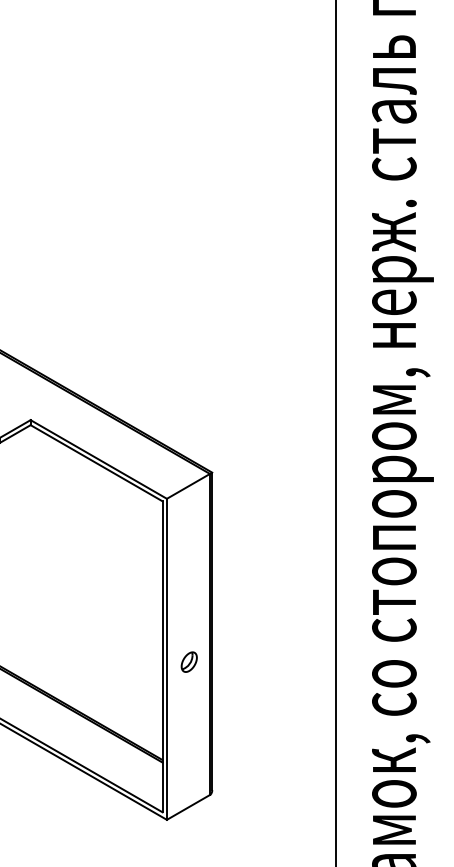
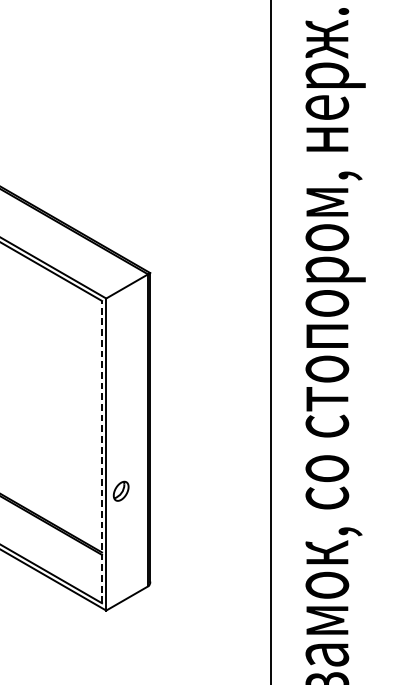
line: (162, 656) -> (101, 451), solid -> dashed
part: (188, 661) -> (120, 490), moved

